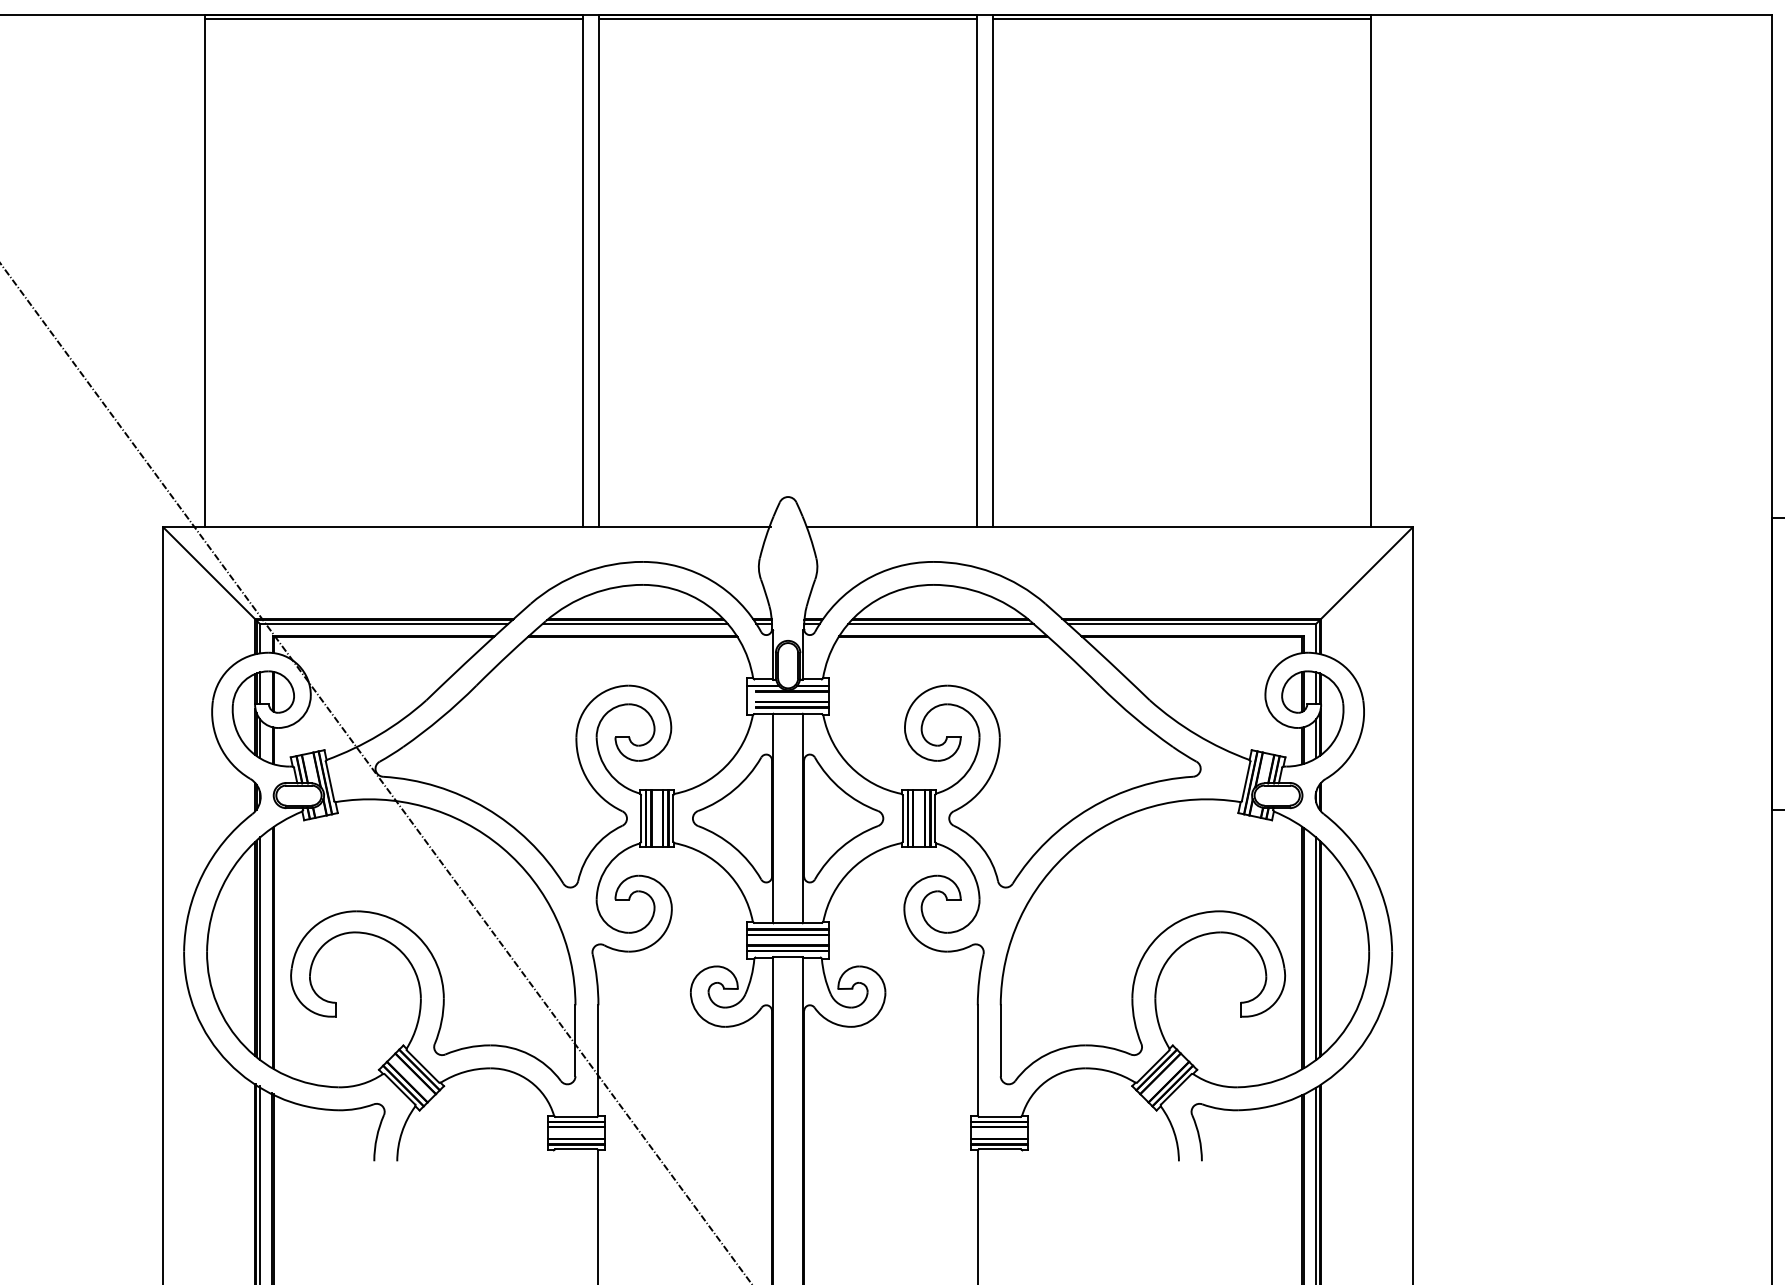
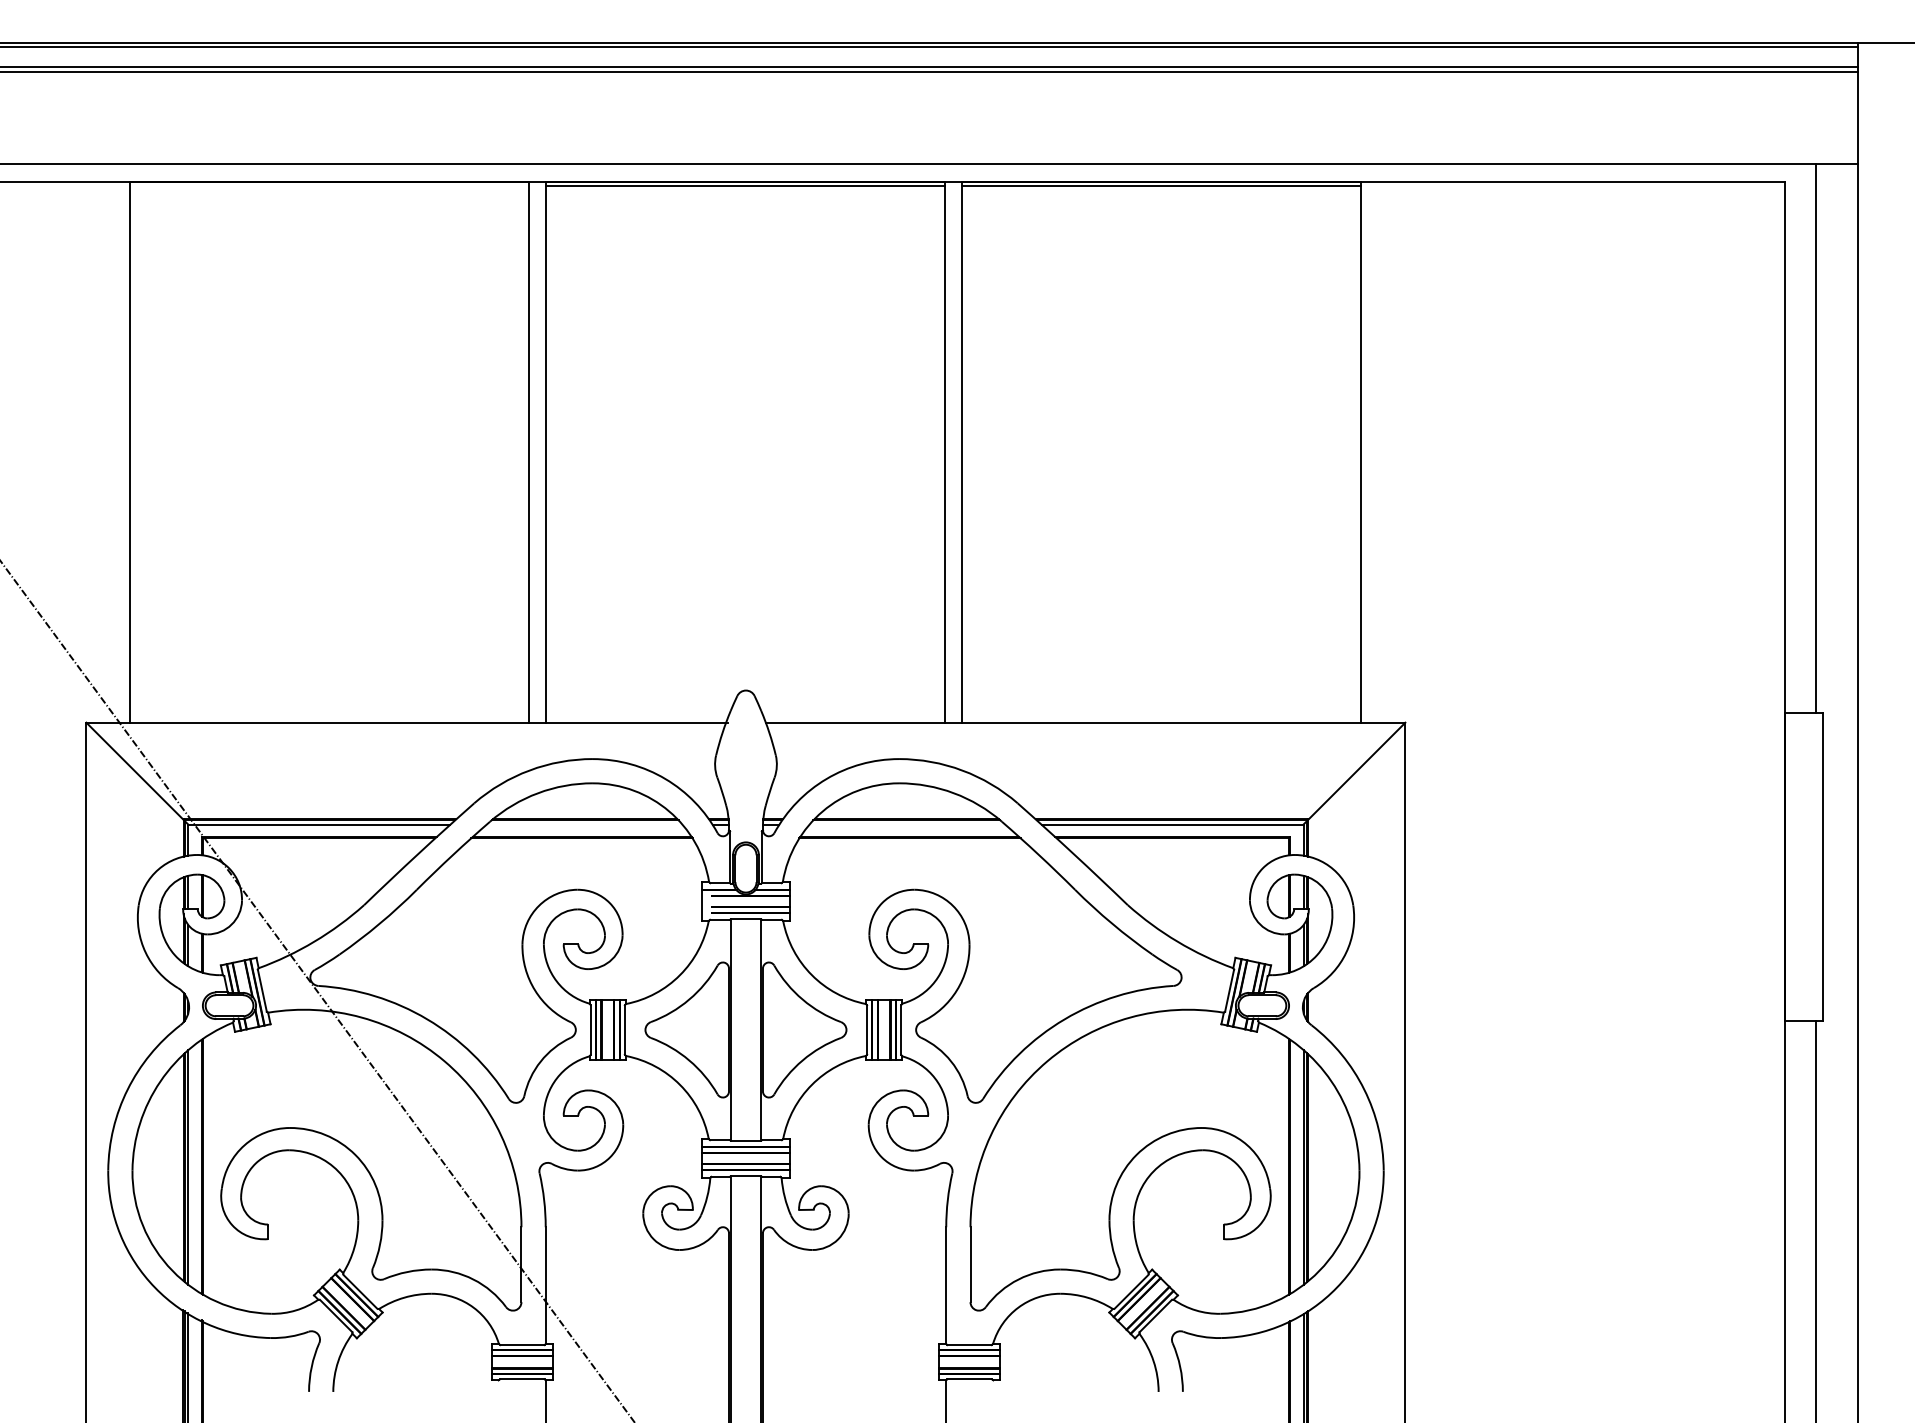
line: (393, 18) -> (329, 185), removed
line: (635, 623) -> (584, 824), removed
line: (941, 623) -> (907, 824), removed

